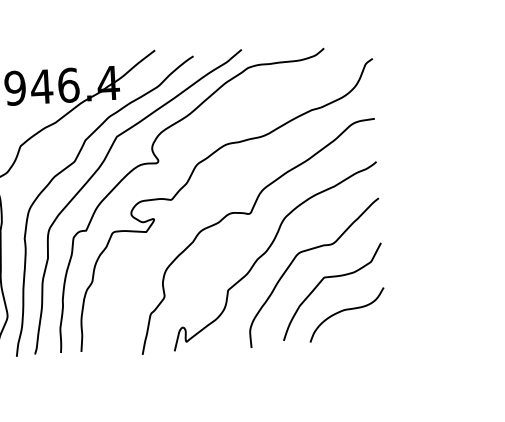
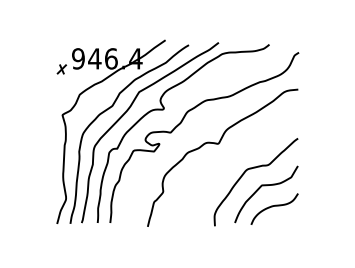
curve: (269, 249) -> (229, 166), removed

